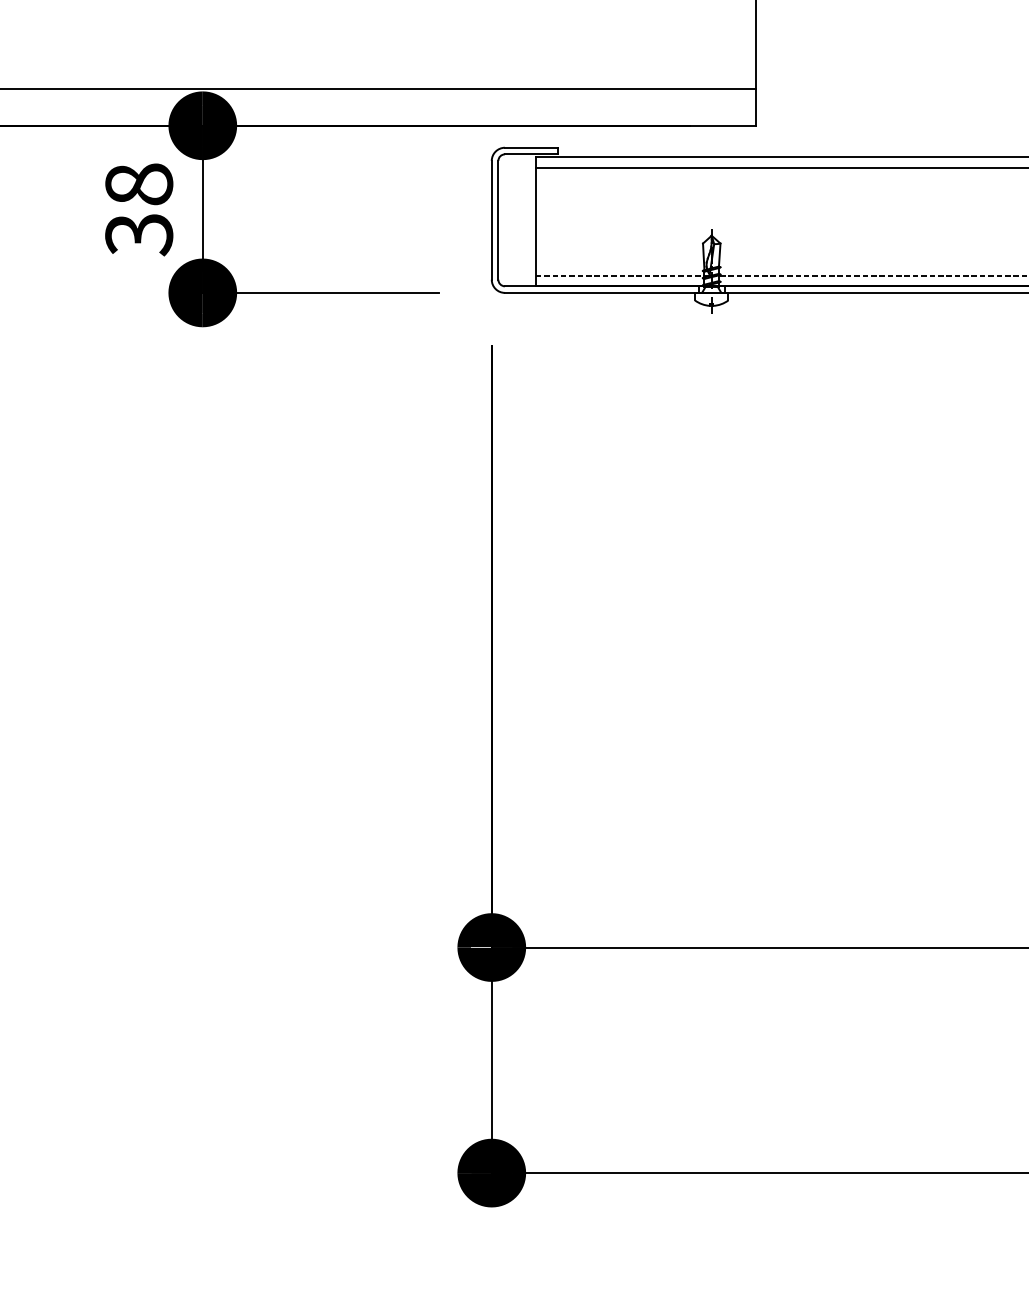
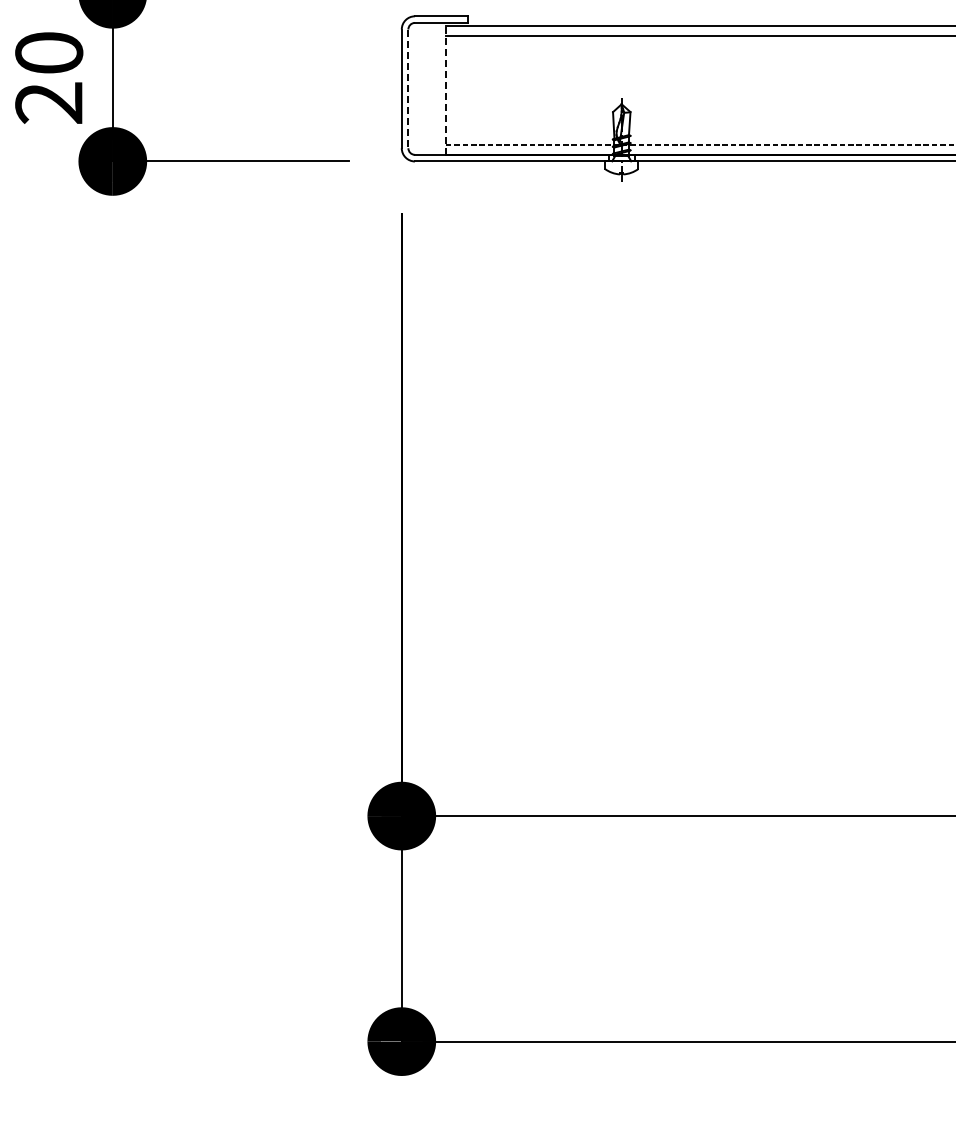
text: (139, 209) -> (49, 78), 38 -> 20
line: (498, 220) -> (408, 89), solid -> dashed
line: (535, 221) -> (445, 90), solid -> dashed

